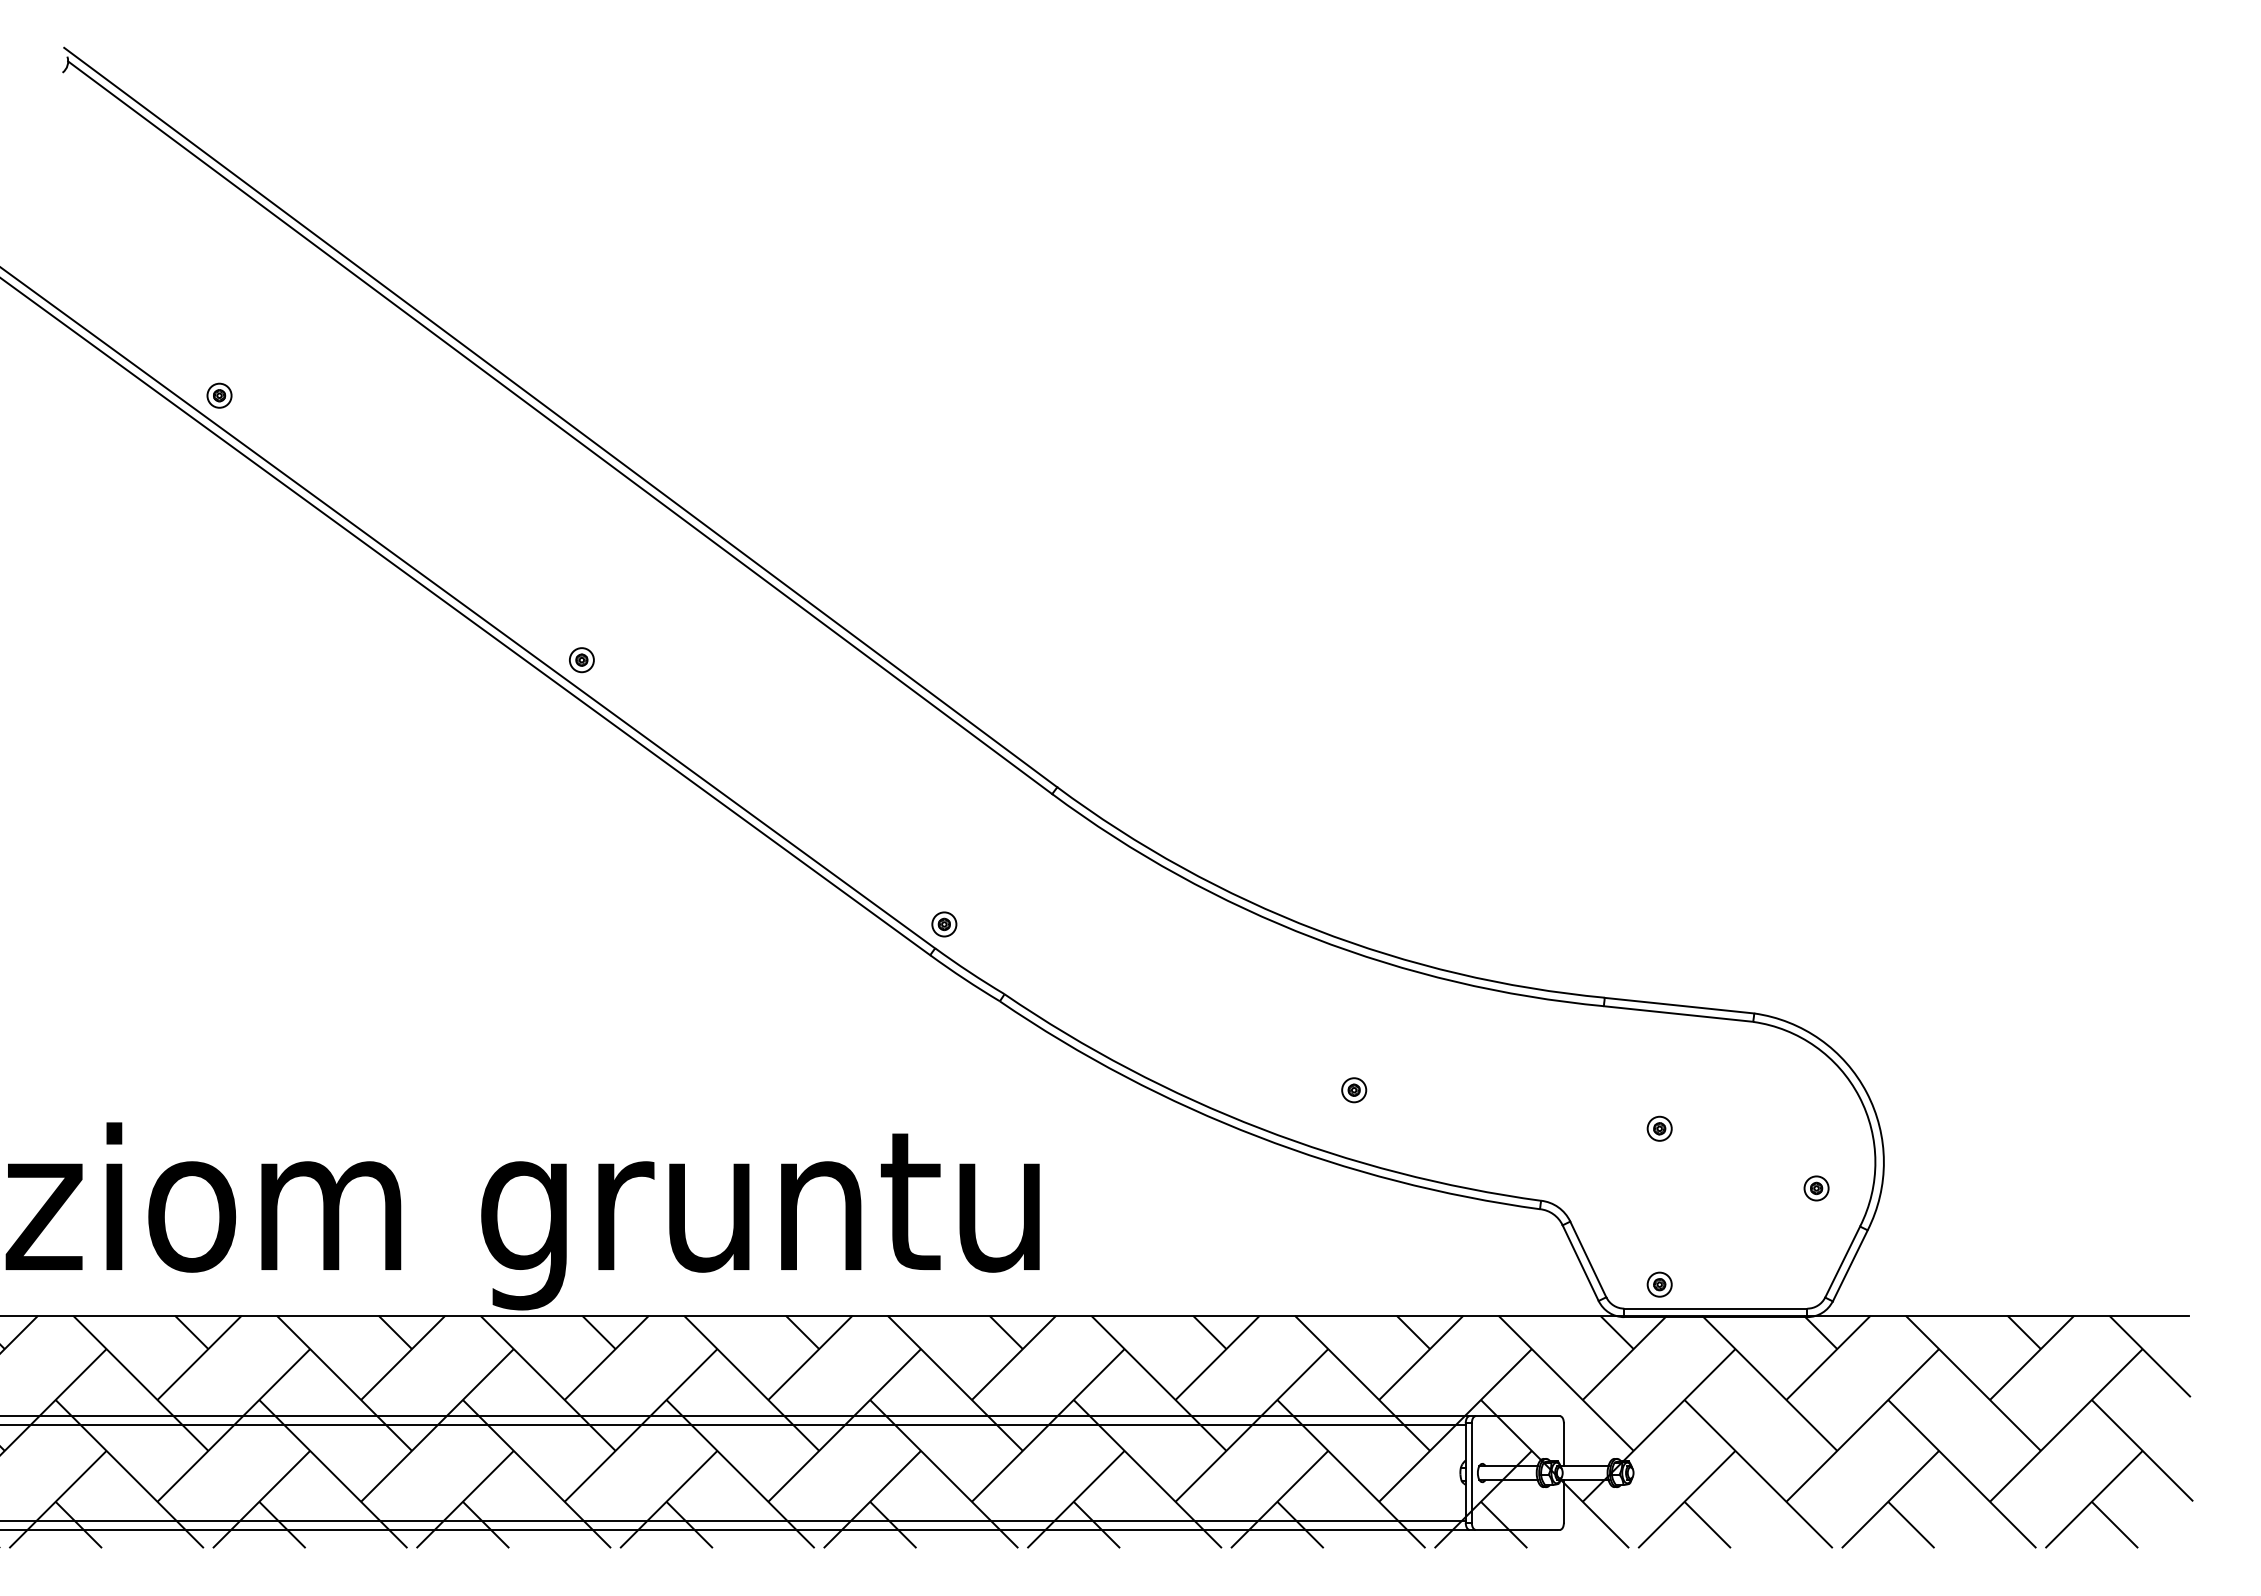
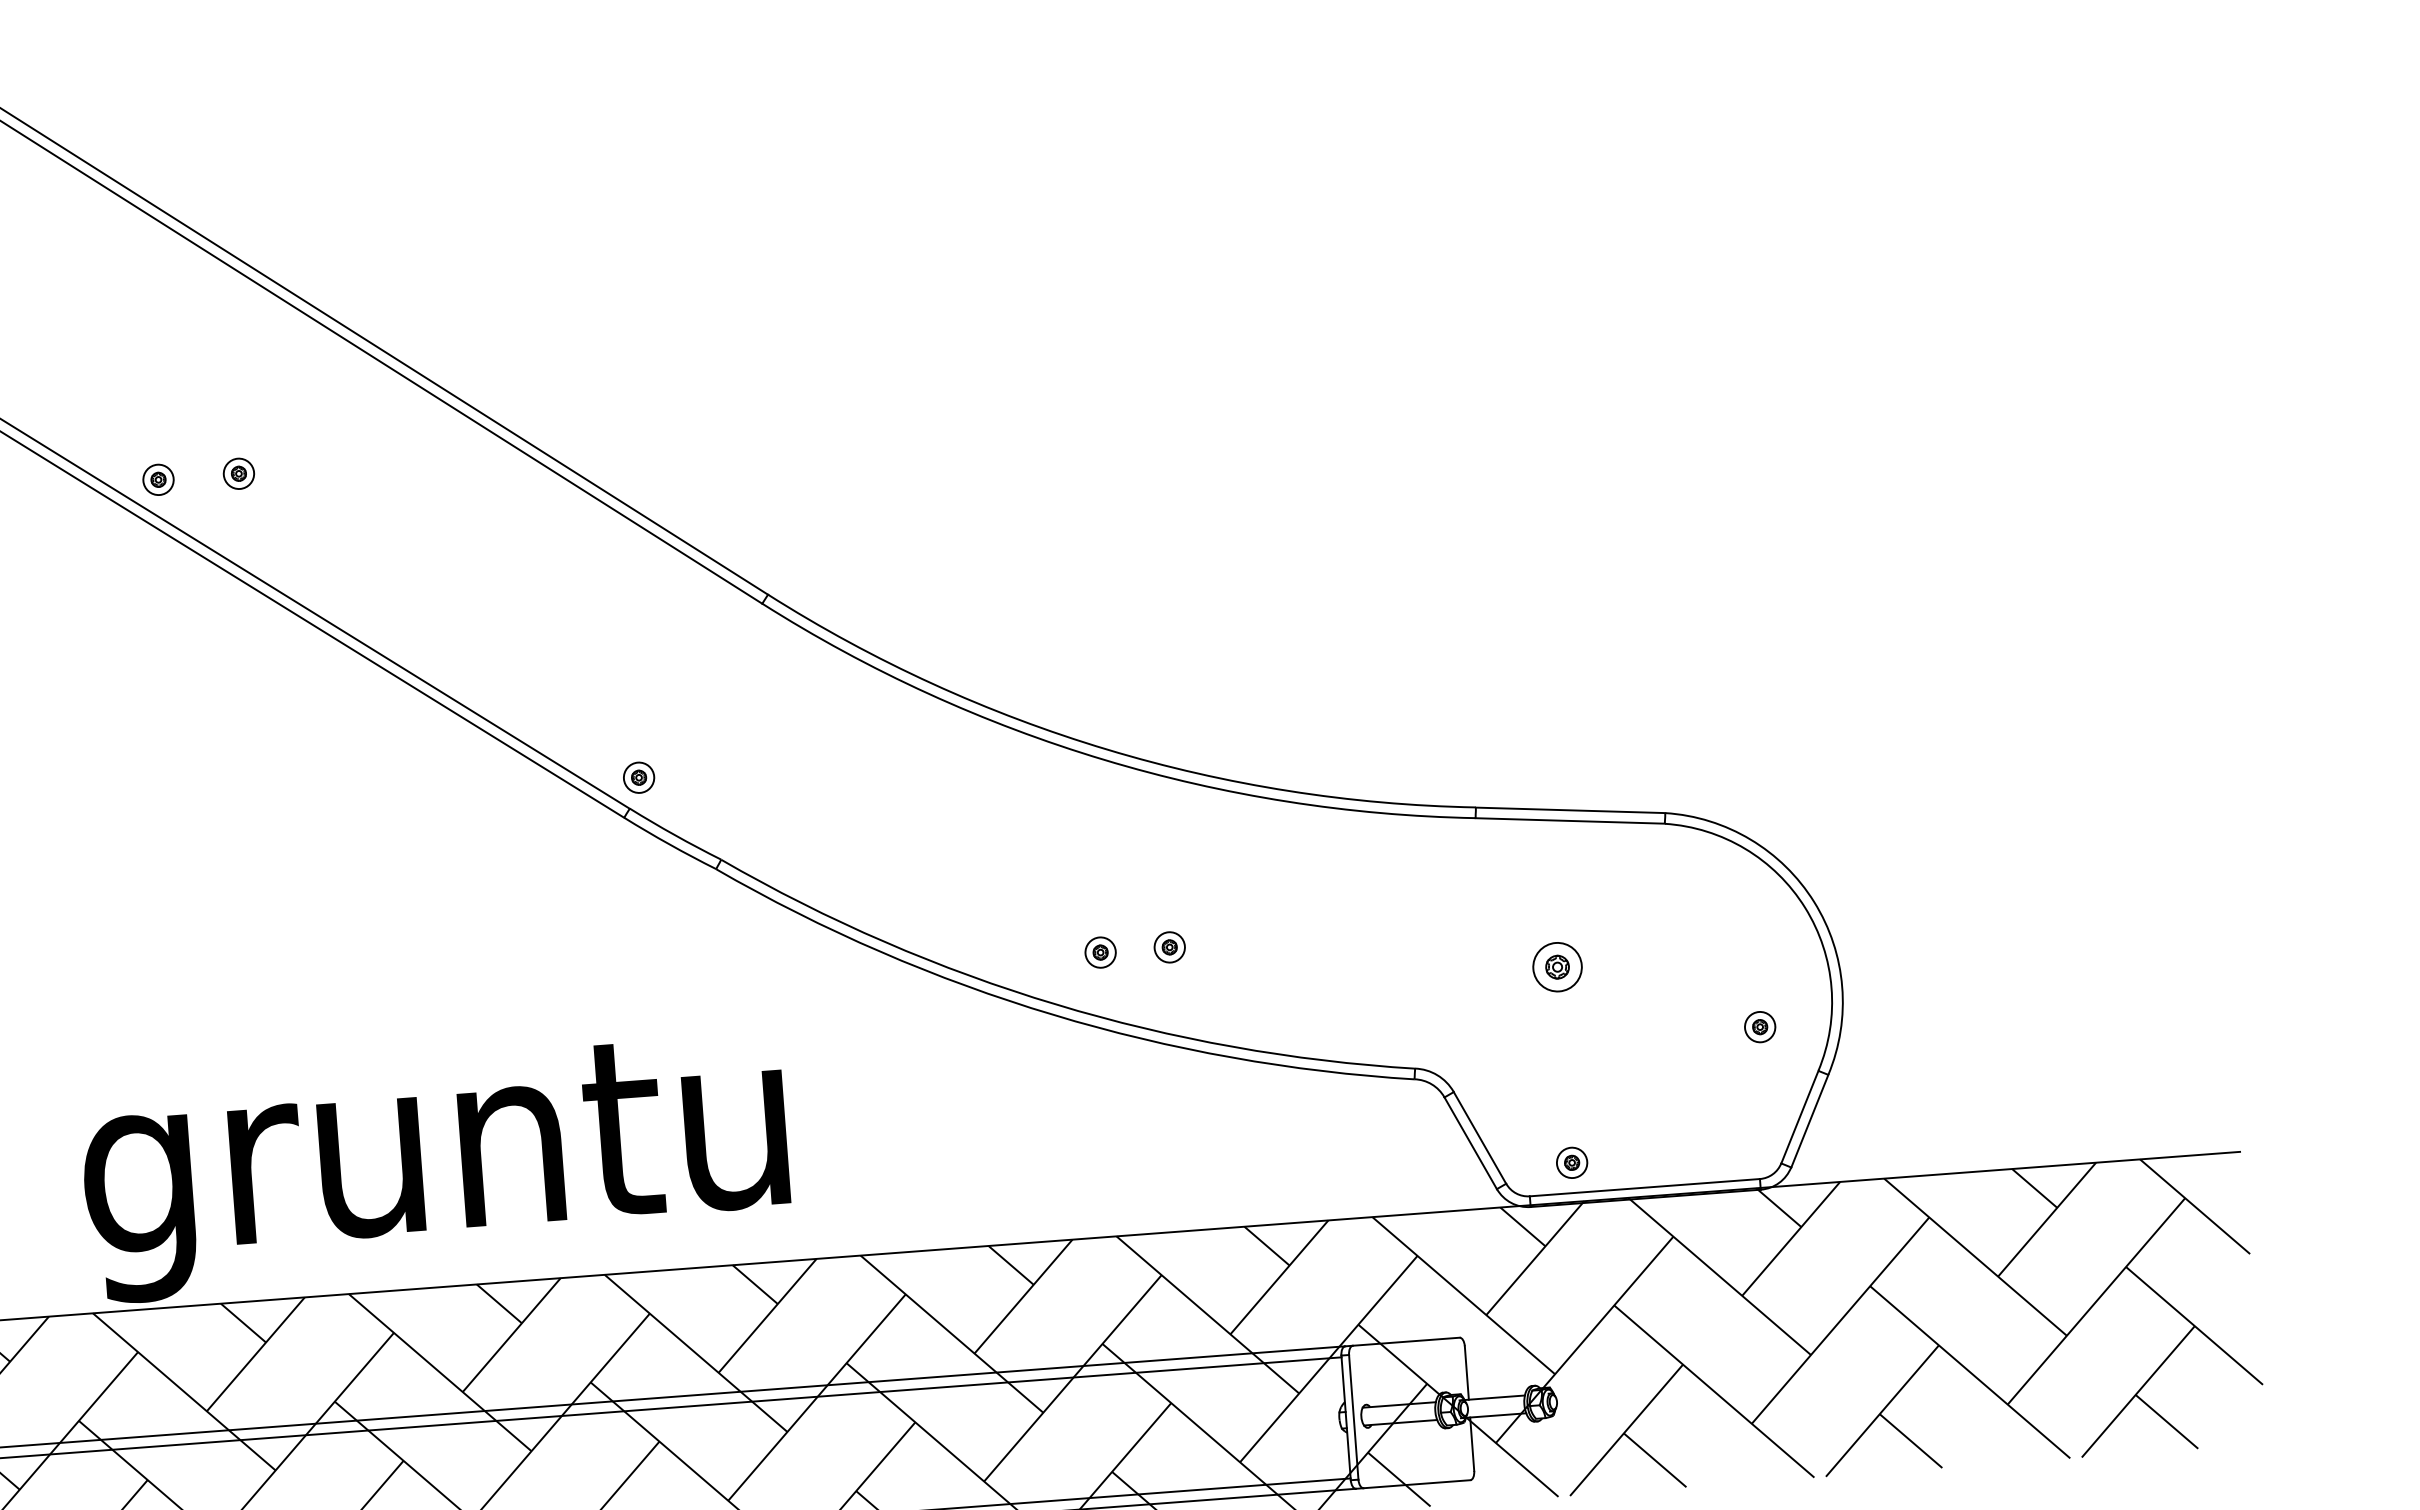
part: (645, 660) -> (238, 474), added
part: (1299, 1090) -> (1101, 952), added
part: (1659, 1128) -> (1557, 966), size x1.6

